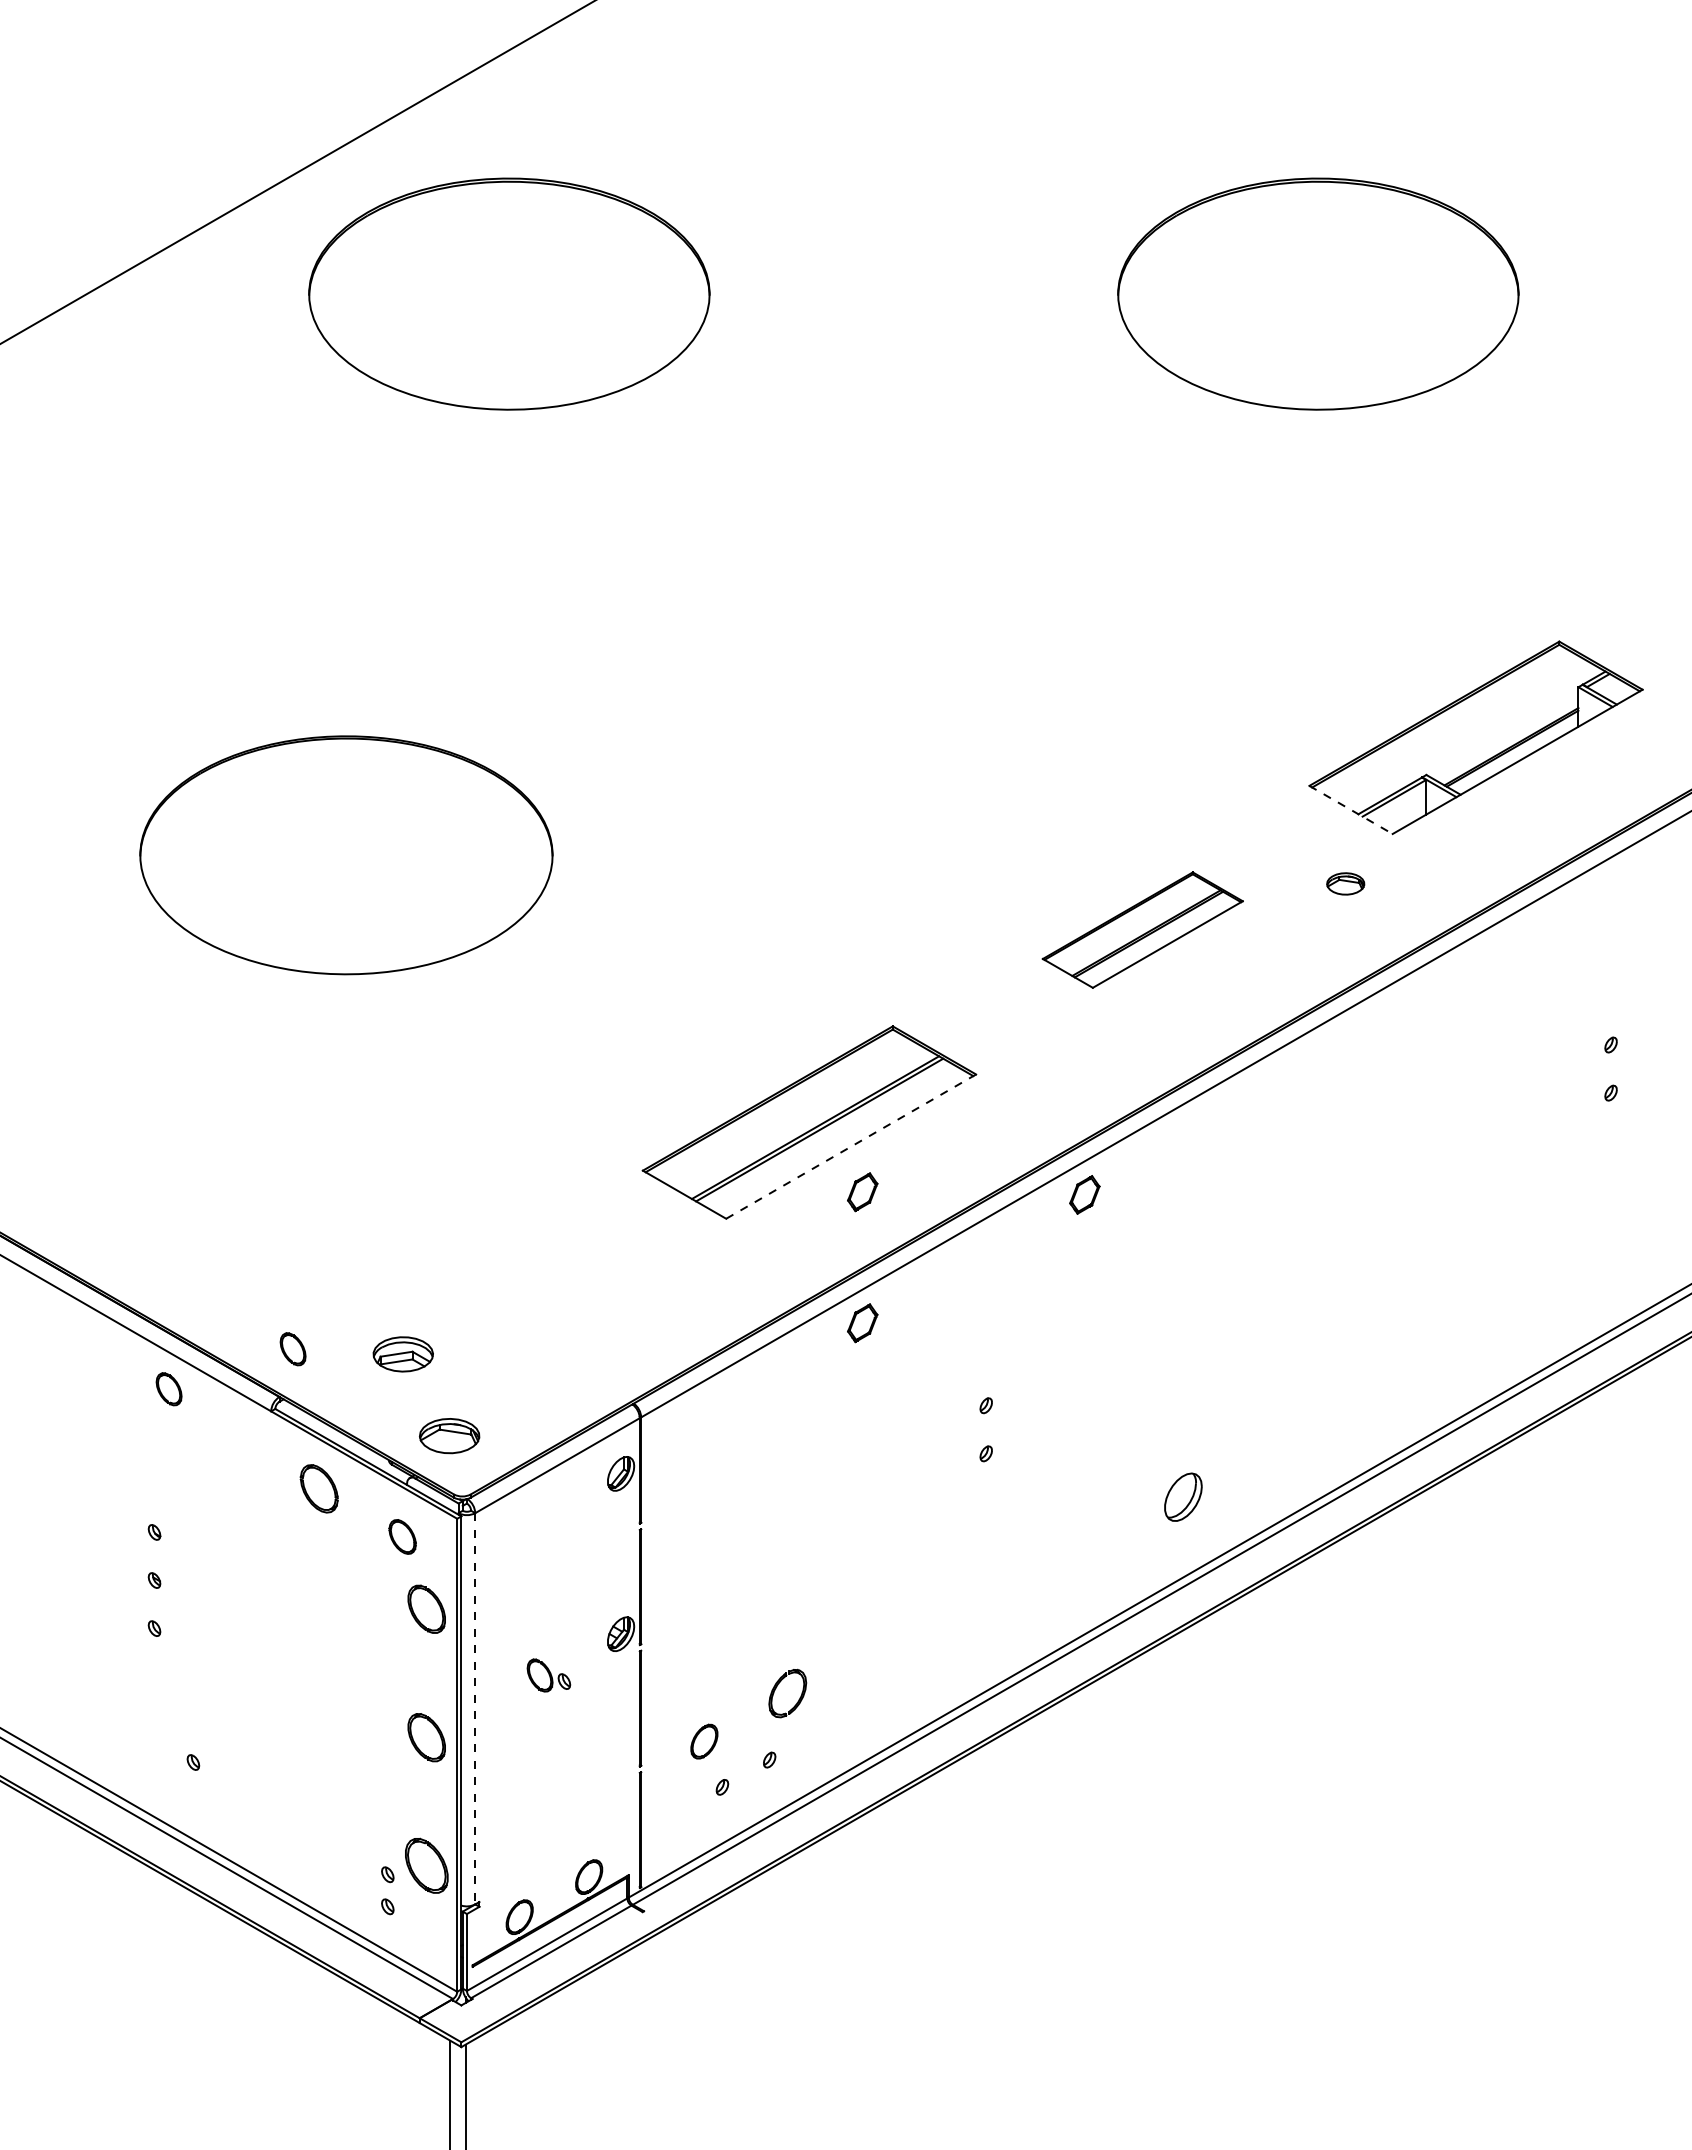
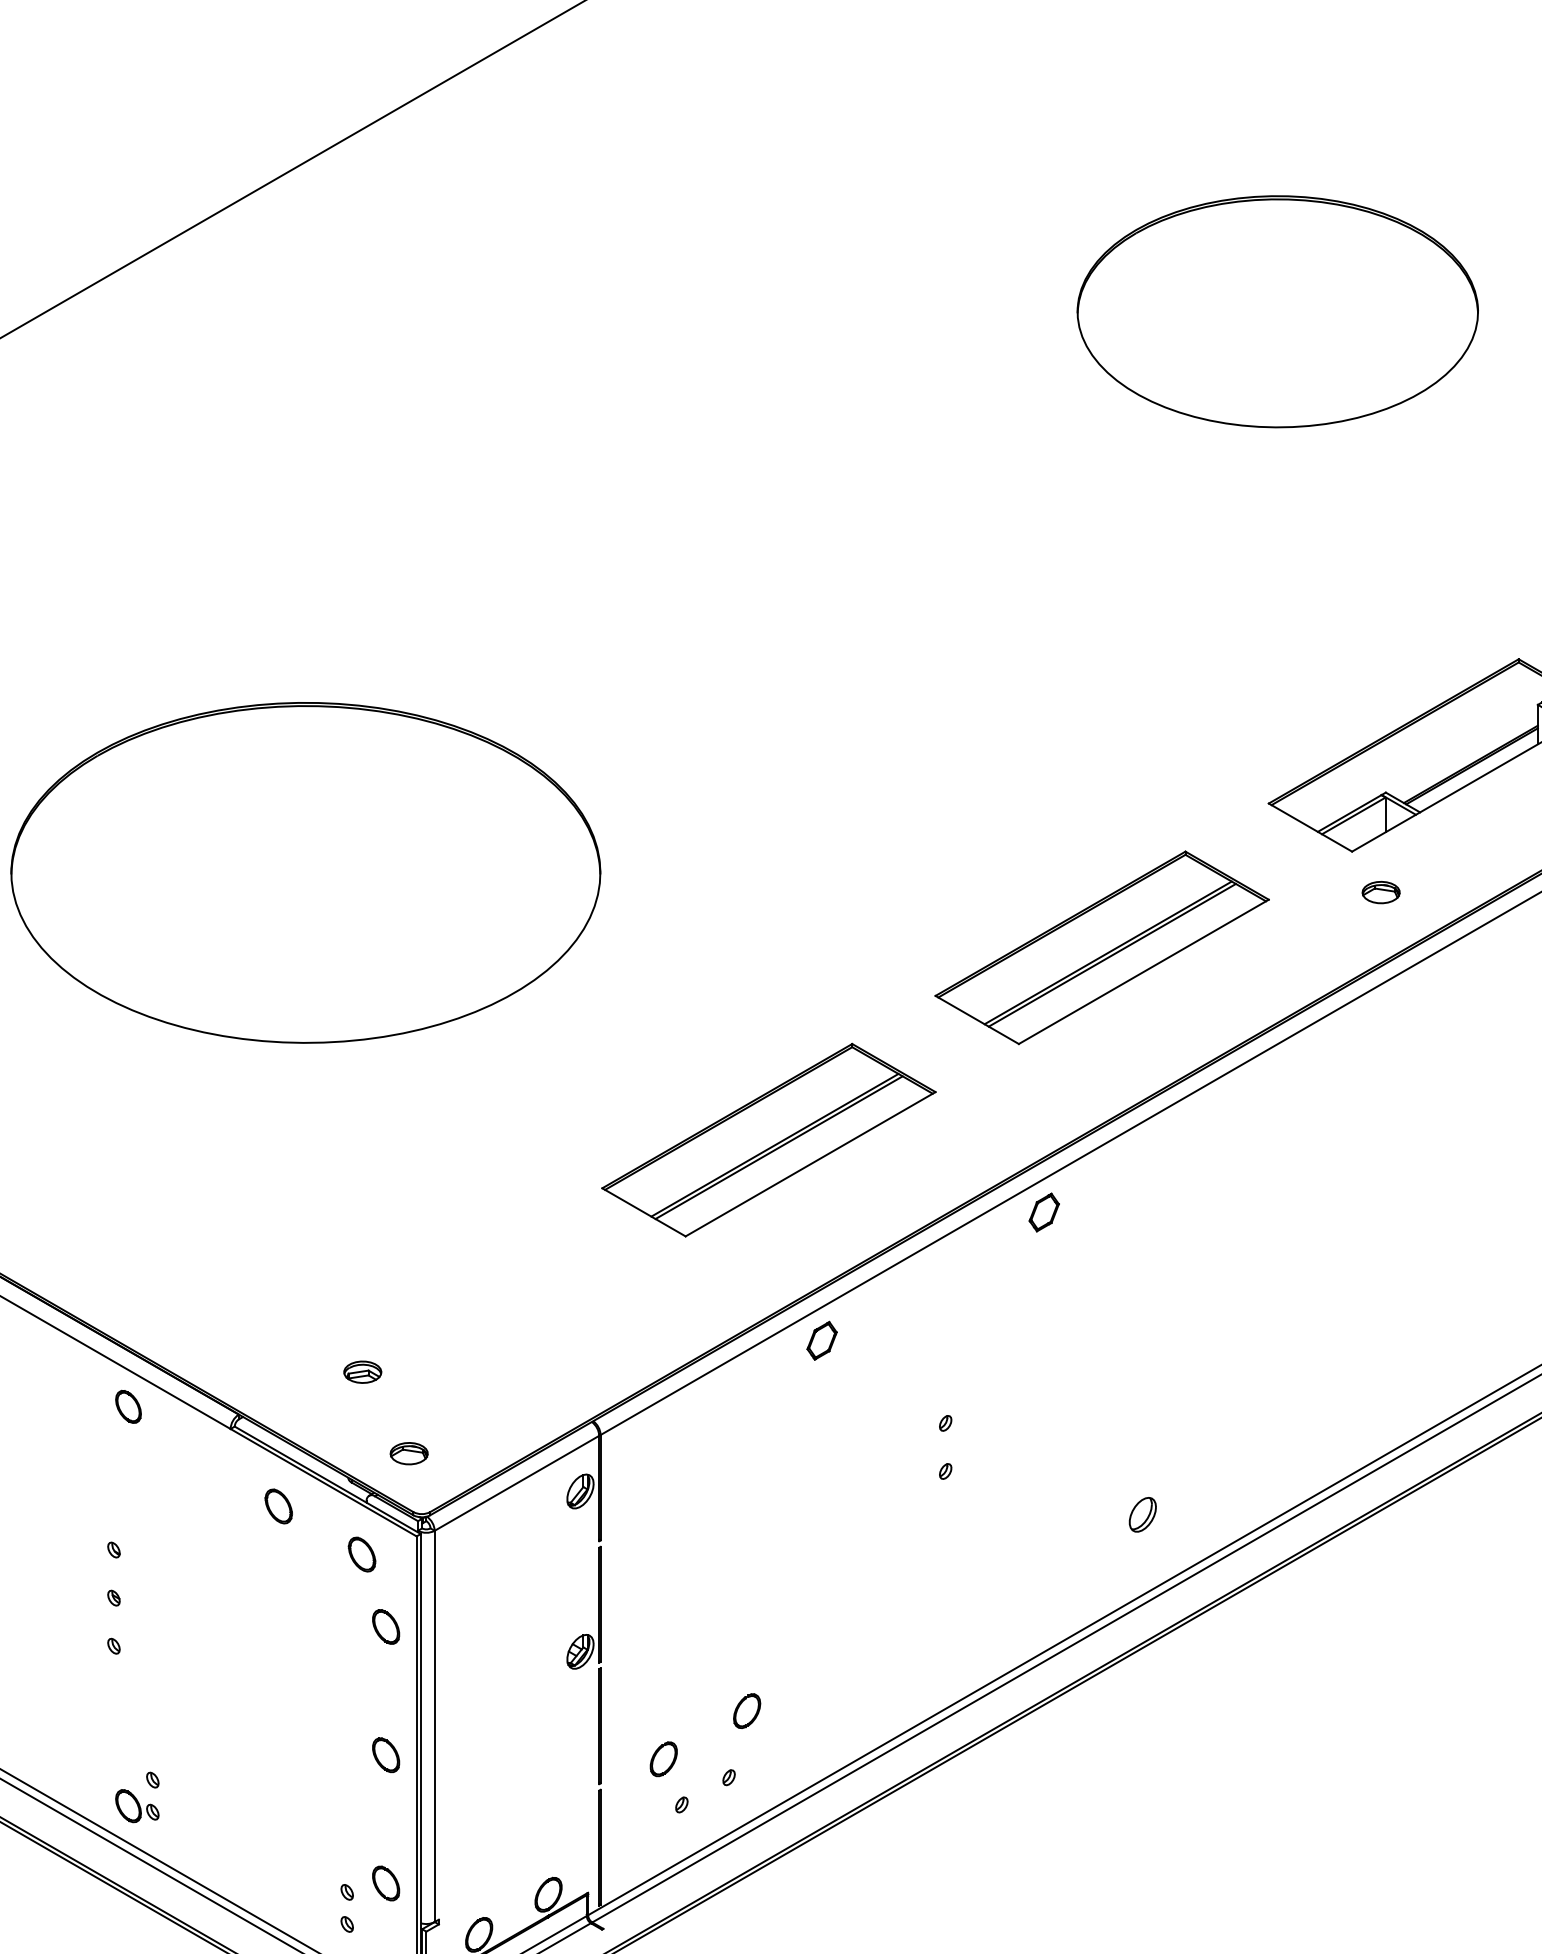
part: (509, 293) -> (468, 311), removed
line: (1351, 810) -> (1310, 828), dashed -> solid
part: (346, 855) -> (305, 873), size x1.43
part: (1345, 883) -> (1380, 892), moved
part: (1142, 929) -> (1101, 947), size x1.67
line: (851, 1146) -> (810, 1164), dashed -> solid
part: (862, 1192) -> (821, 1210), removed
part: (292, 1349) -> (251, 1367), removed
part: (403, 1354) -> (362, 1372), size x0.62
part: (449, 1435) -> (408, 1453), size x0.62
part: (319, 1488) -> (278, 1506), size x0.71
part: (1183, 1496) -> (1142, 1514), size x0.71
part: (426, 1609) -> (385, 1627), size x0.71
part: (548, 1675) -> (136, 1806), moved
part: (787, 1693) -> (746, 1711), size x0.71
line: (475, 1708) -> (434, 1726), dashed -> solid
part: (426, 1737) -> (385, 1755), size x0.71
part: (426, 1865) -> (385, 1883), size x0.62

